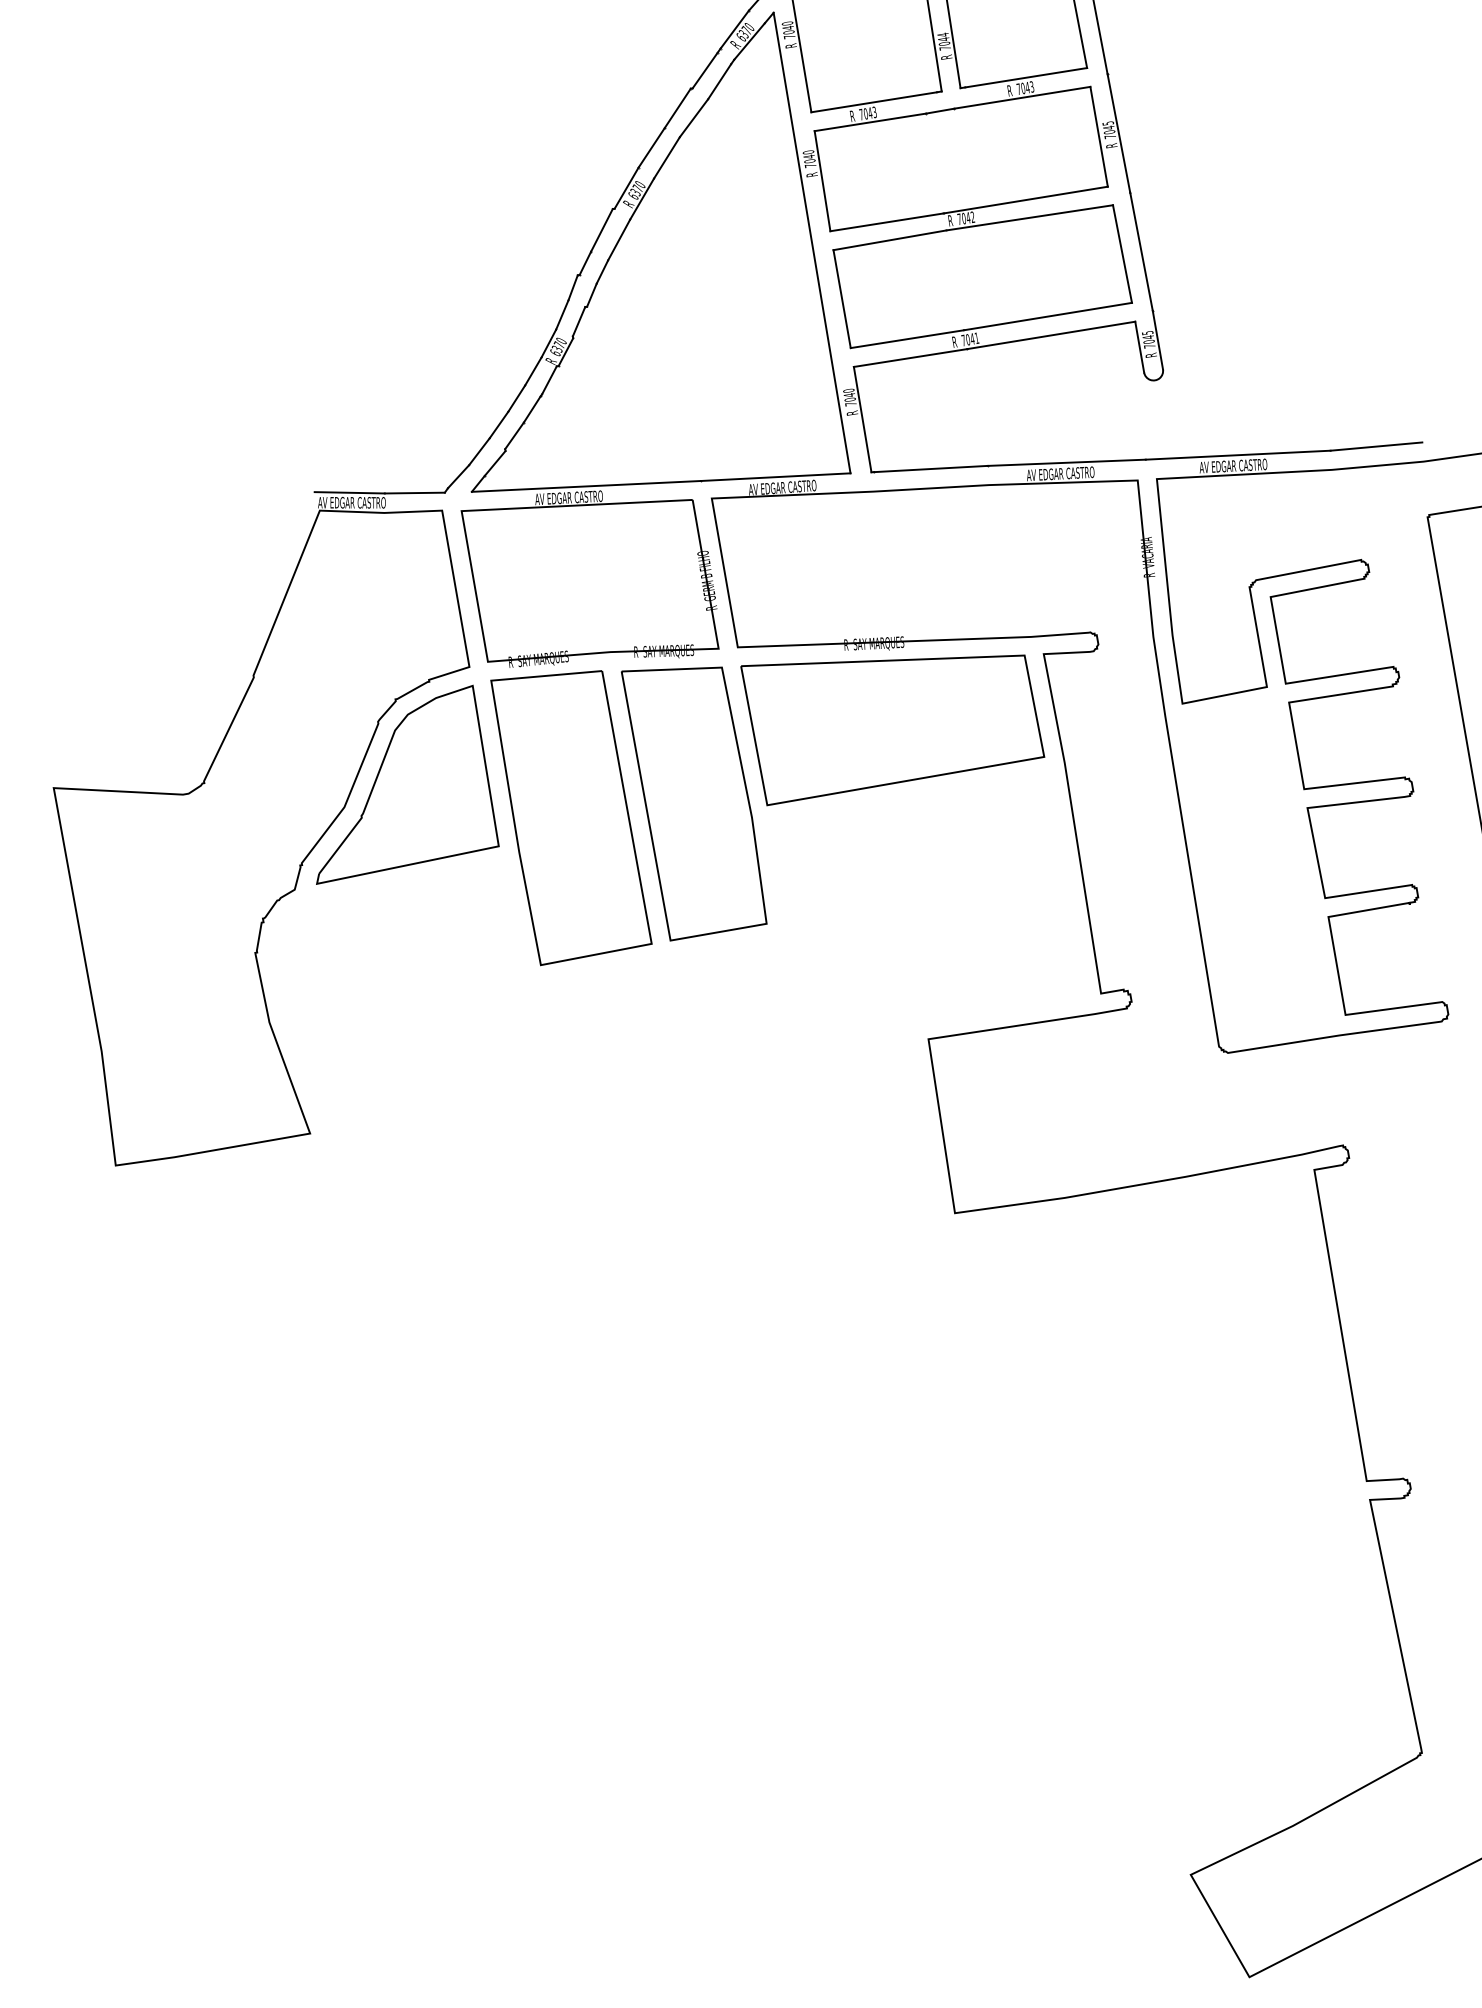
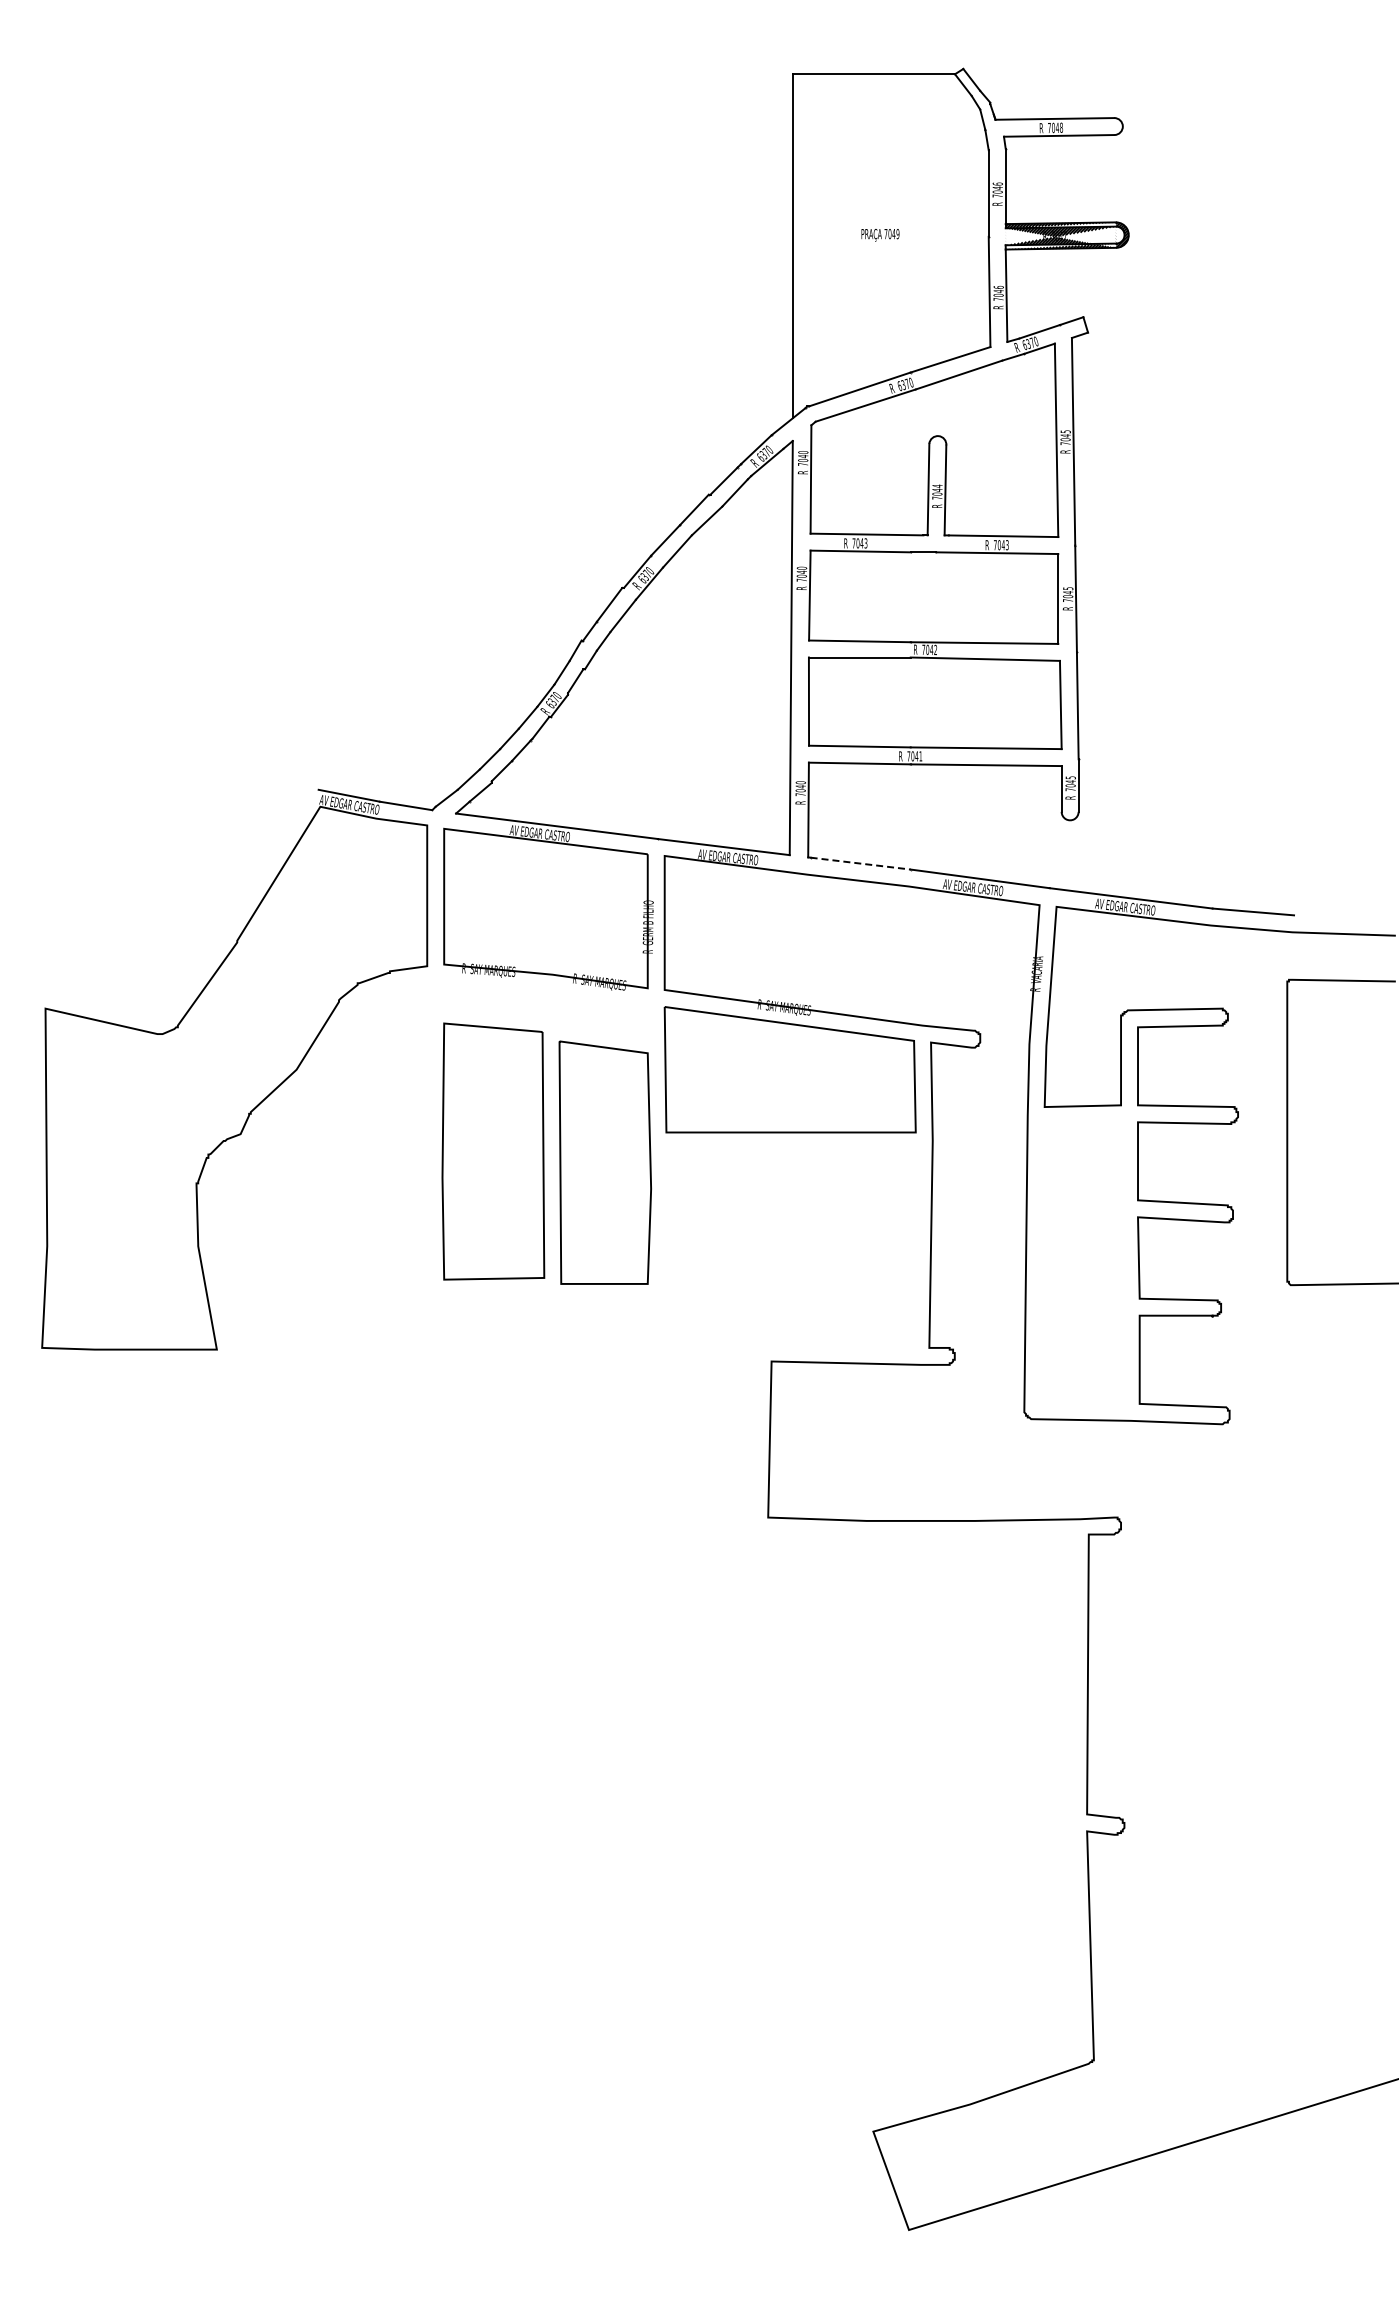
line: (931, 468) -> (861, 863), solid -> dashed
part: (394, 784) -> (343, 1057), removed
part: (695, 797) -> (604, 1162), moved
part: (570, 813) -> (493, 1151), moved

